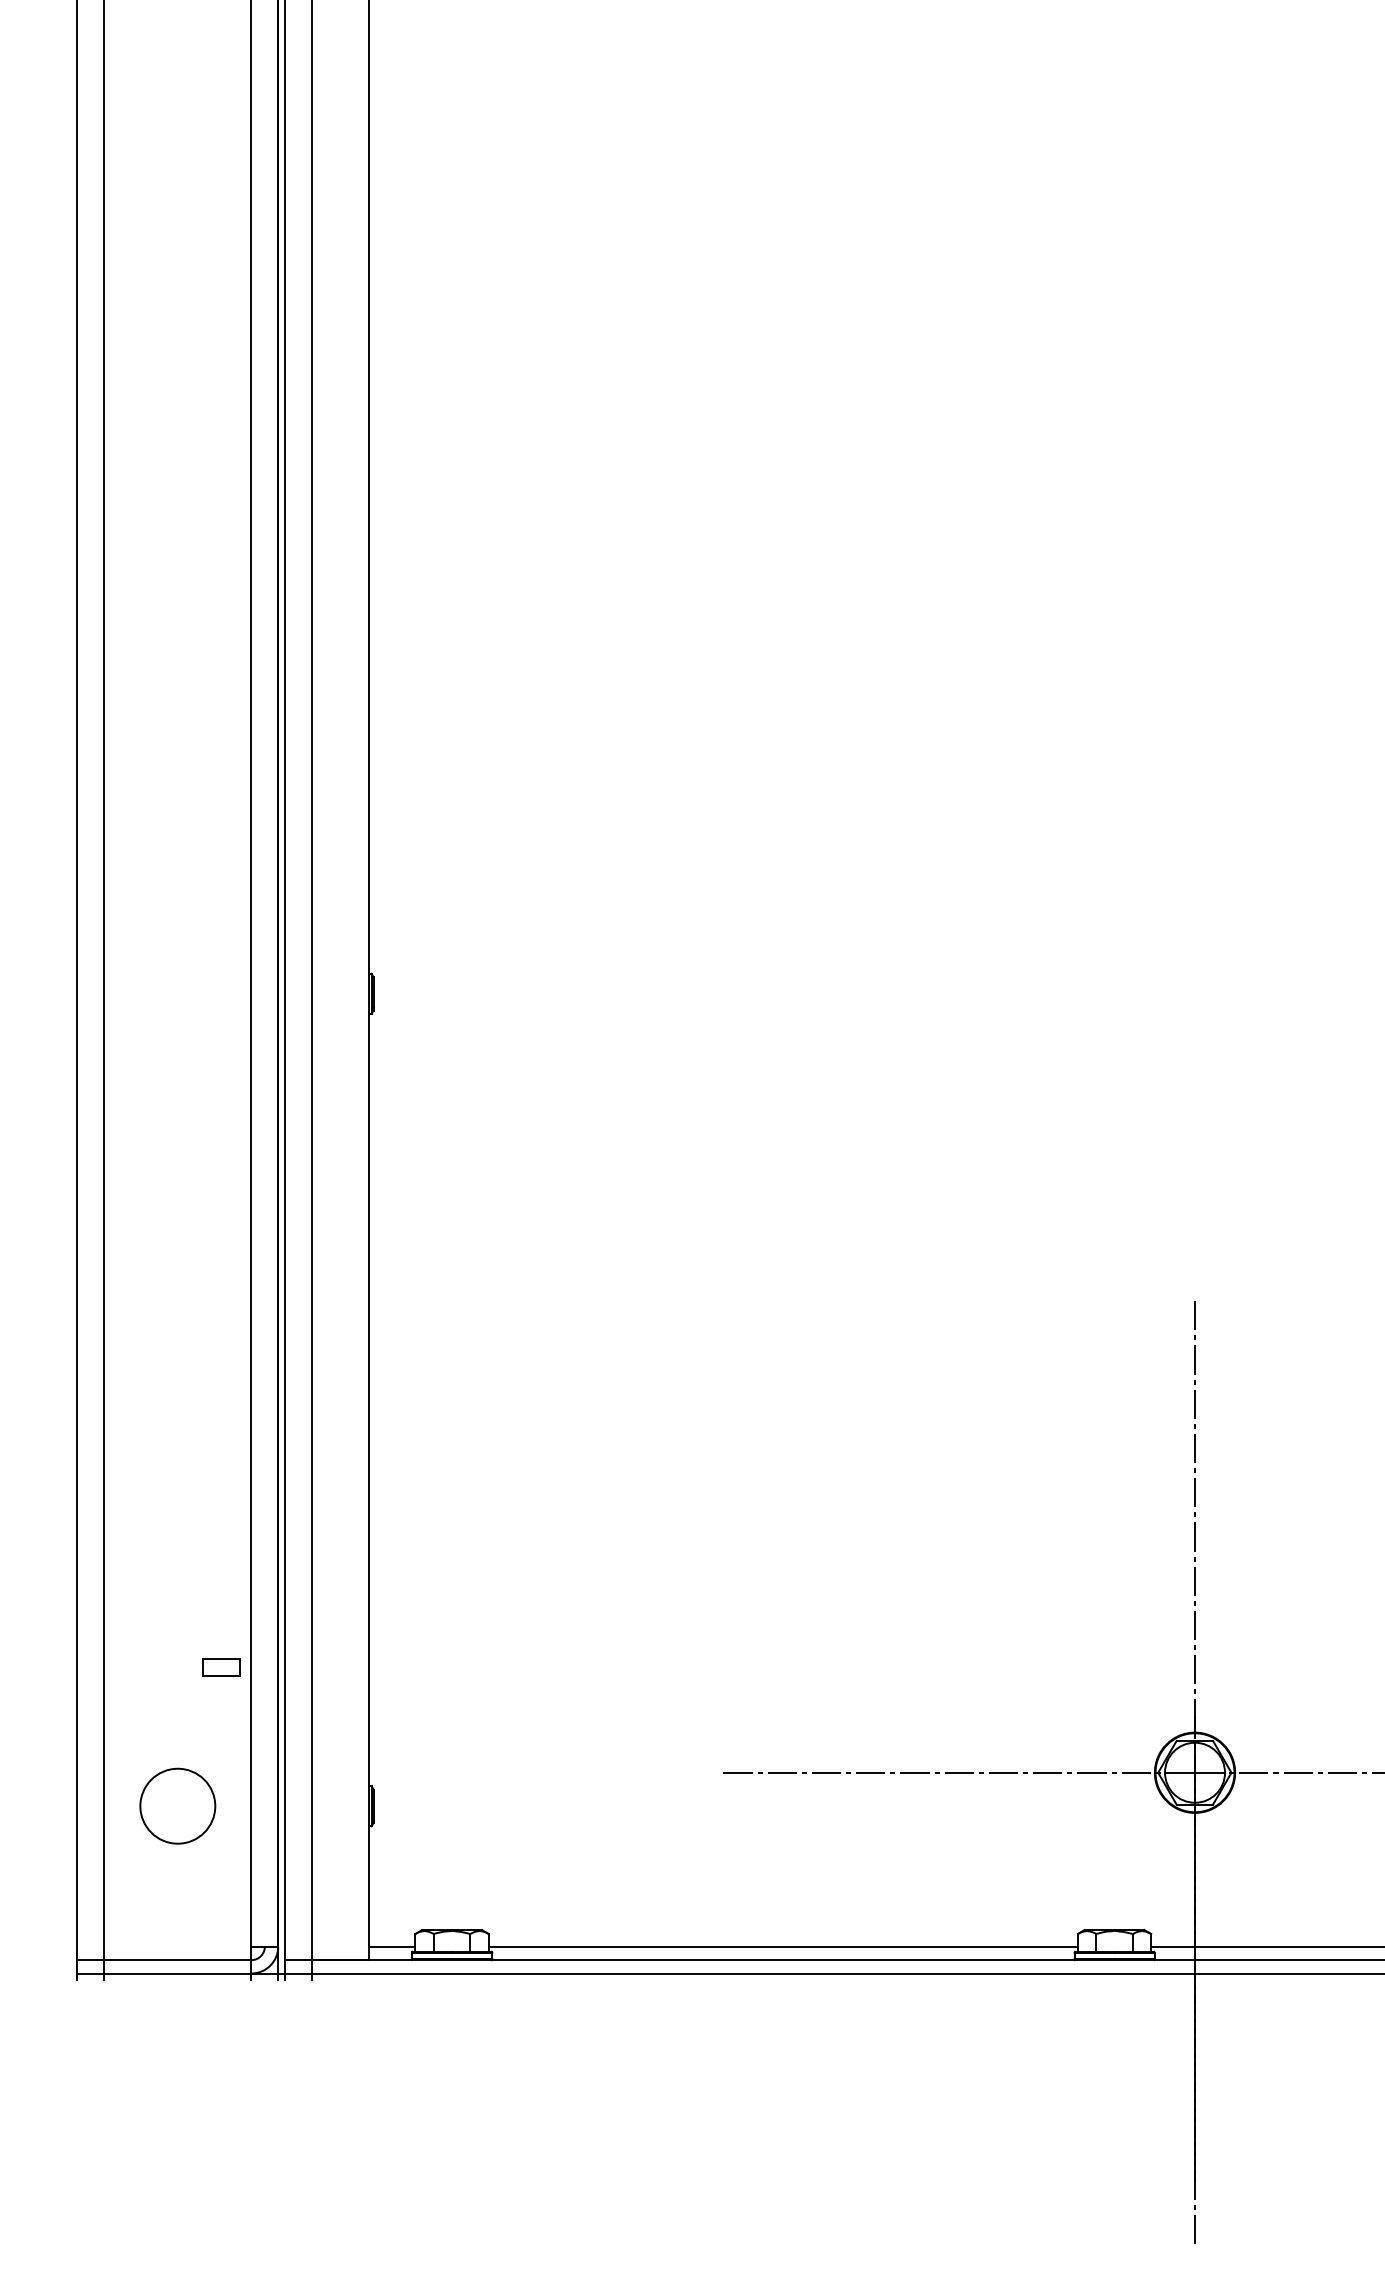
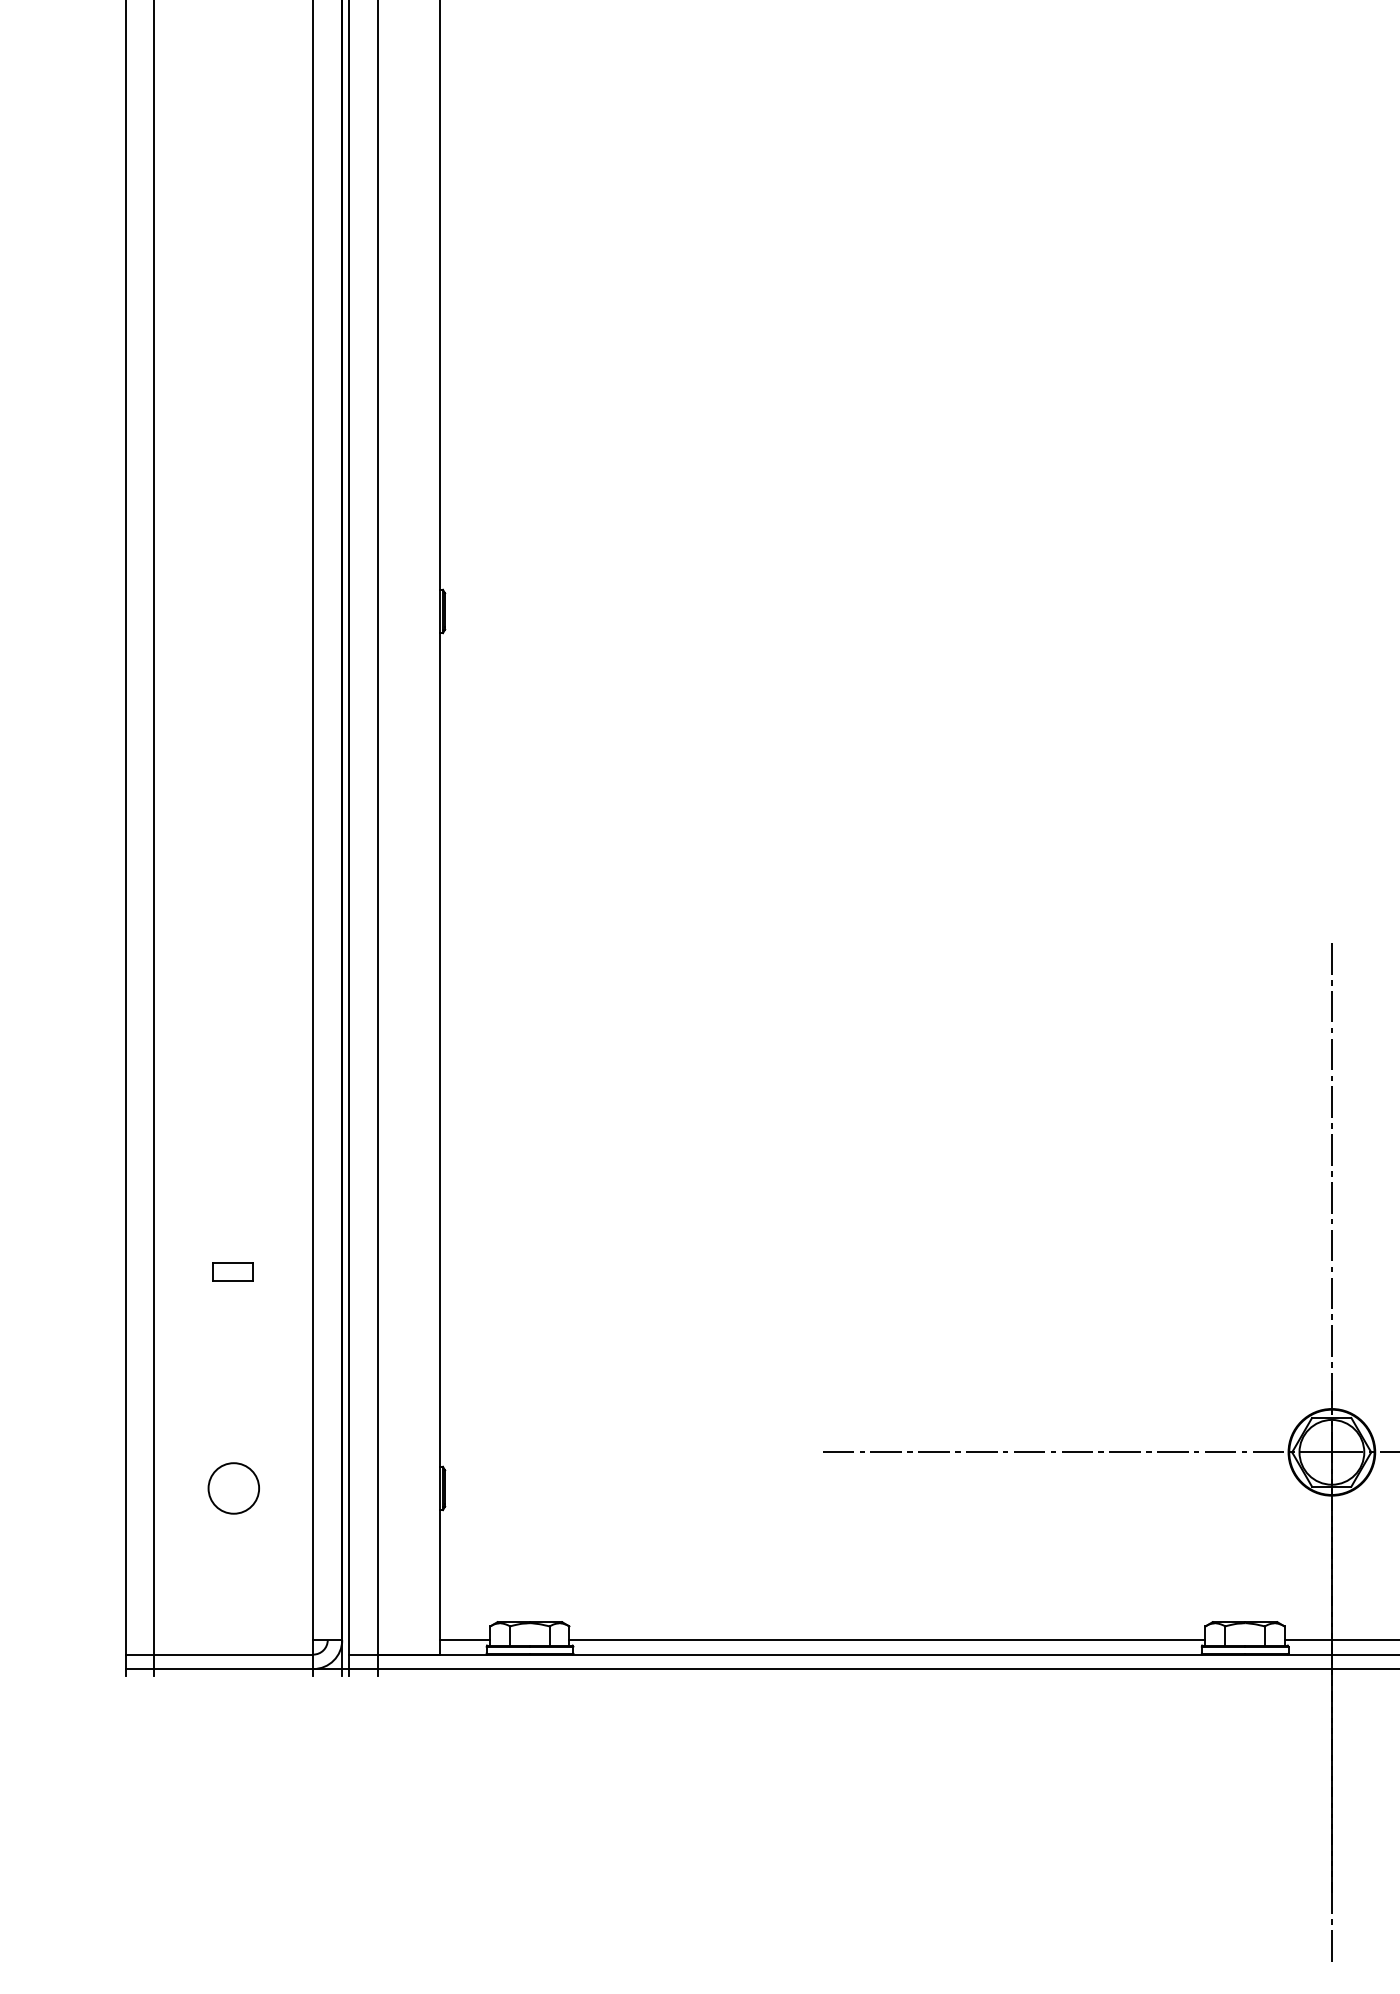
part: (221, 1667) -> (233, 1271), moved
circle: (177, 1805) -> (233, 1487), size x0.62

